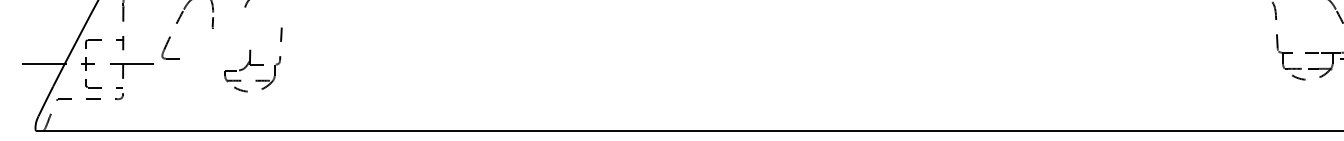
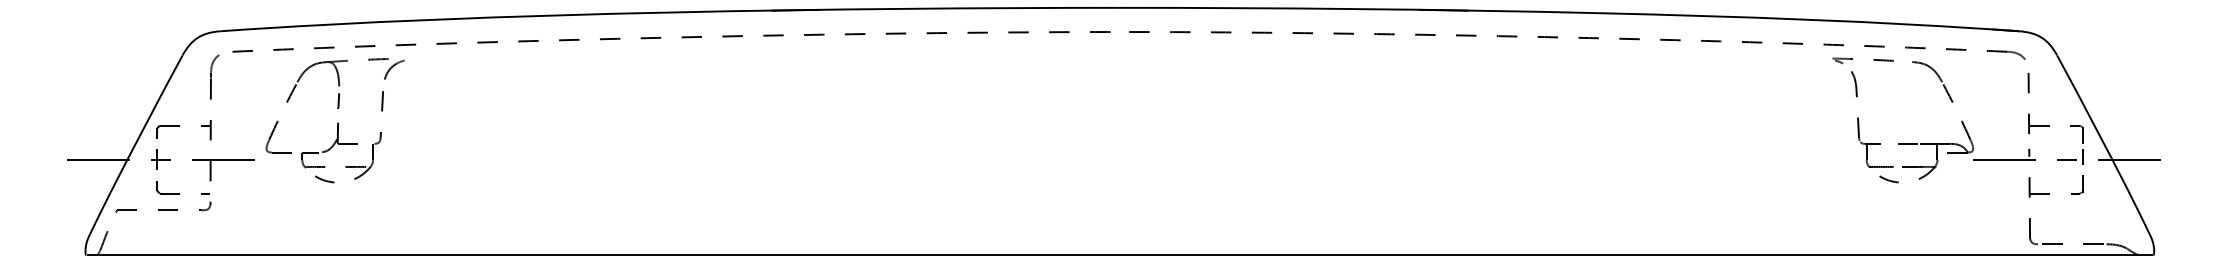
part: (253, 60) -> (342, 137), moved

